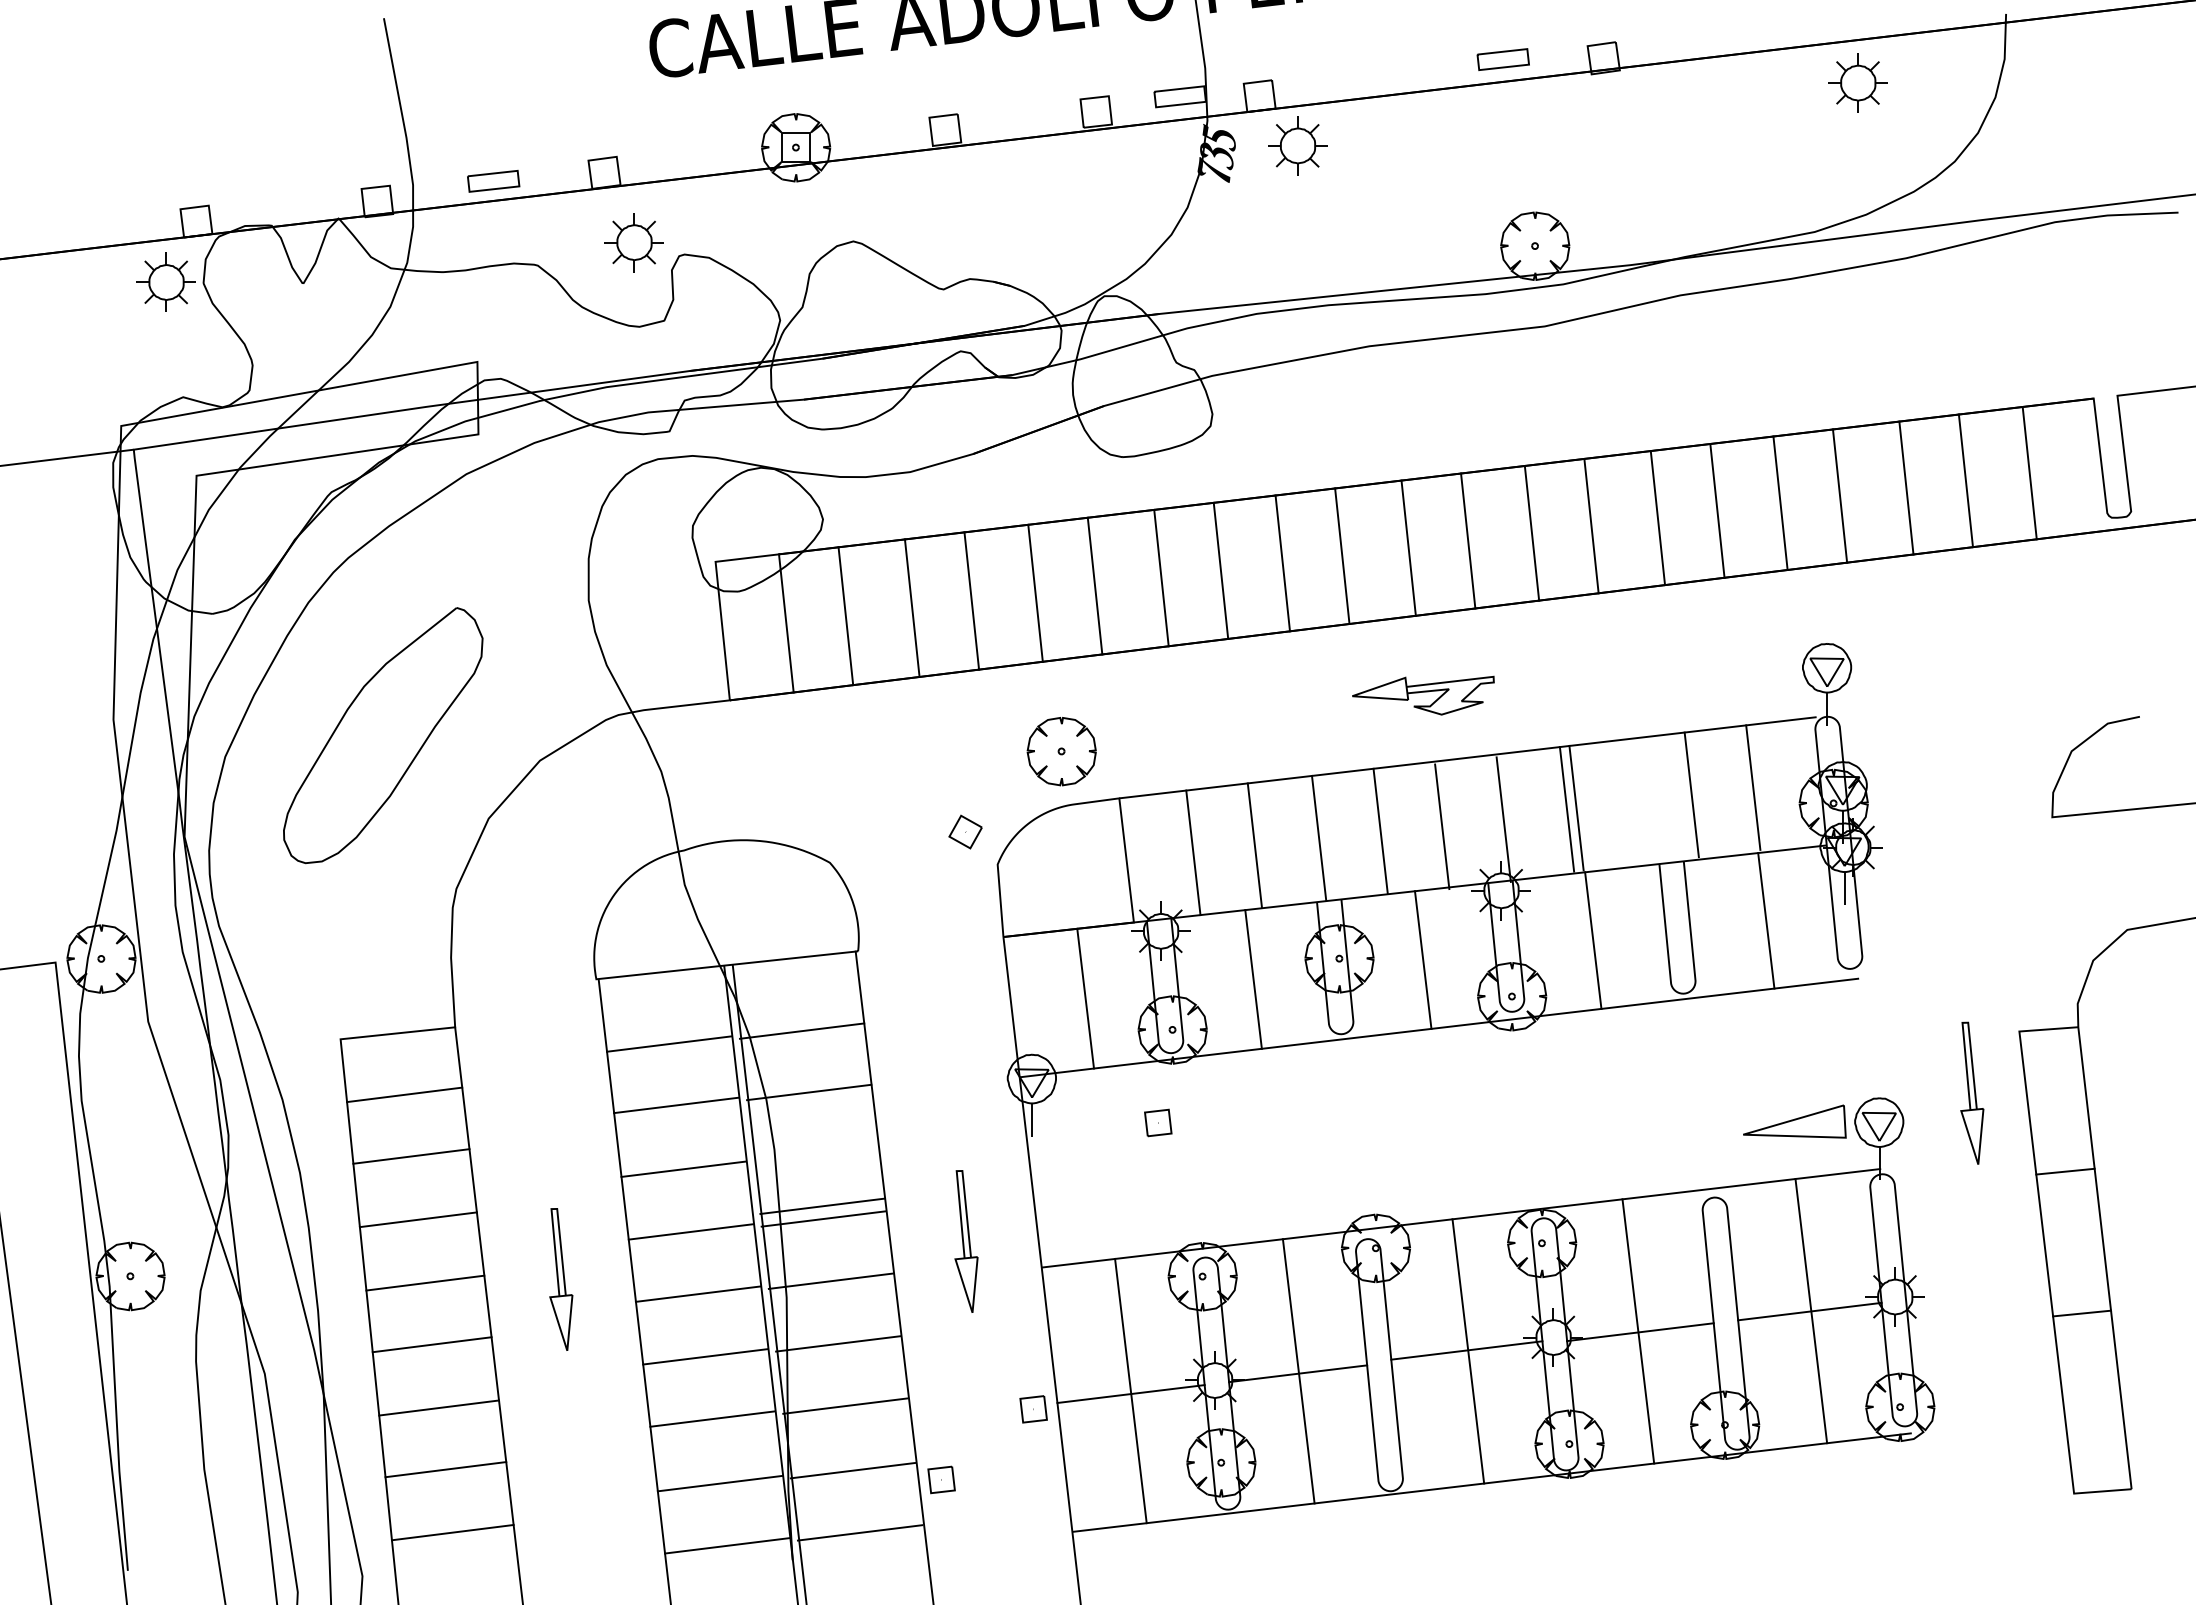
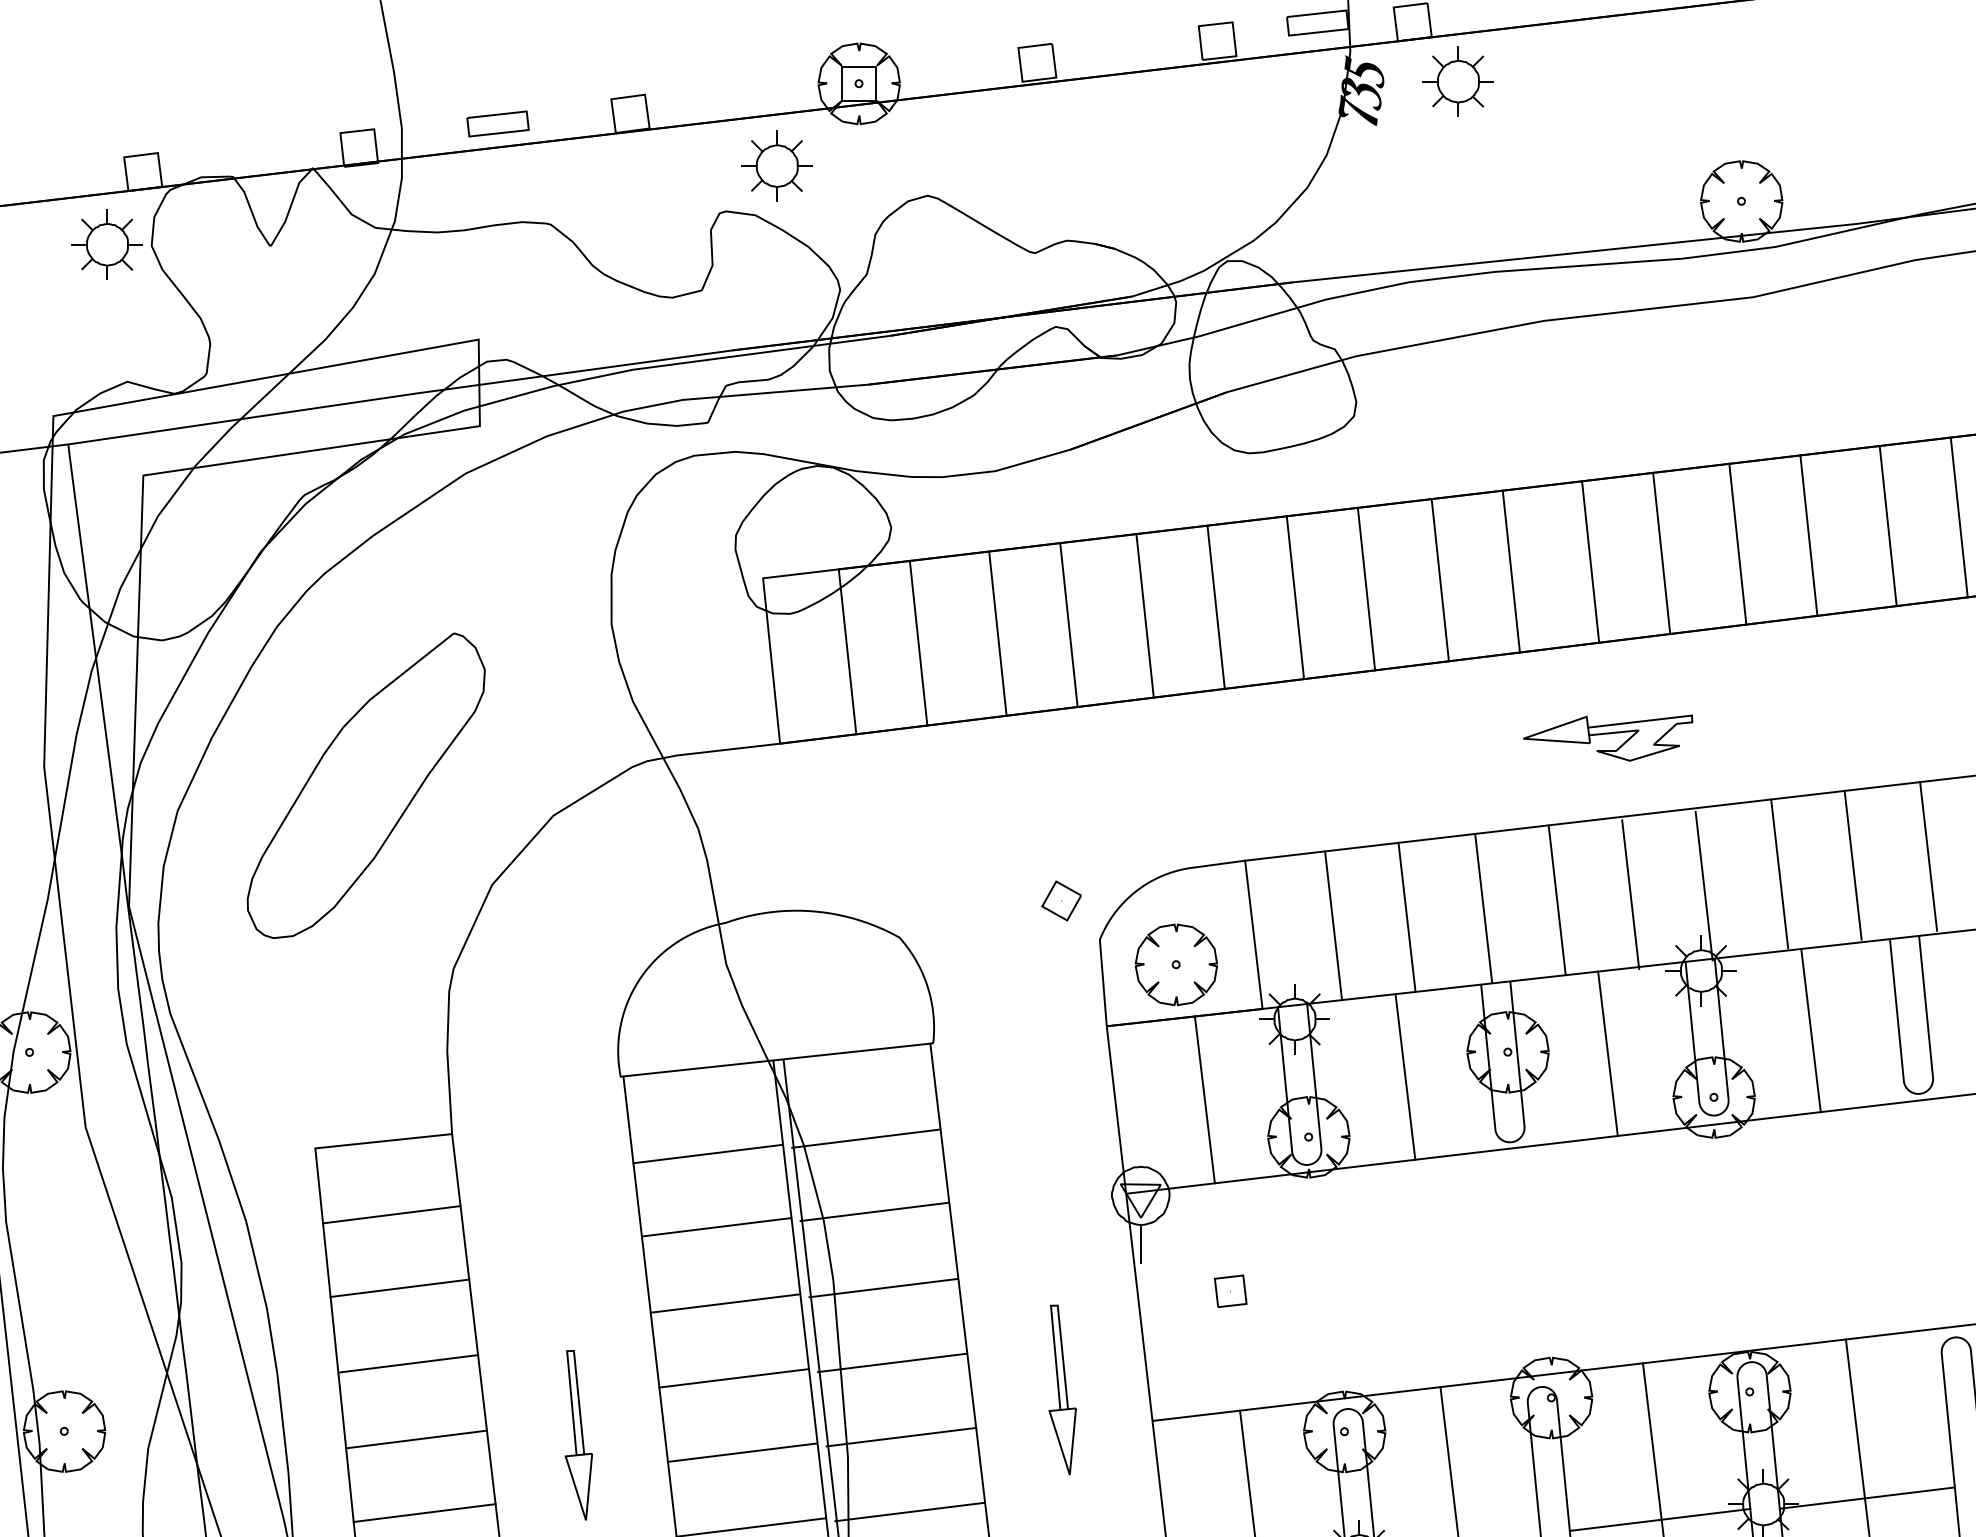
part: (633, 242) -> (776, 165), moved
part: (1061, 751) -> (1176, 964), moved
line: (1576, 807) -> (1853, 864), moved
part: (1158, 1122) -> (1231, 1290), moved
line: (822, 1205) -> (883, 1287), moved

